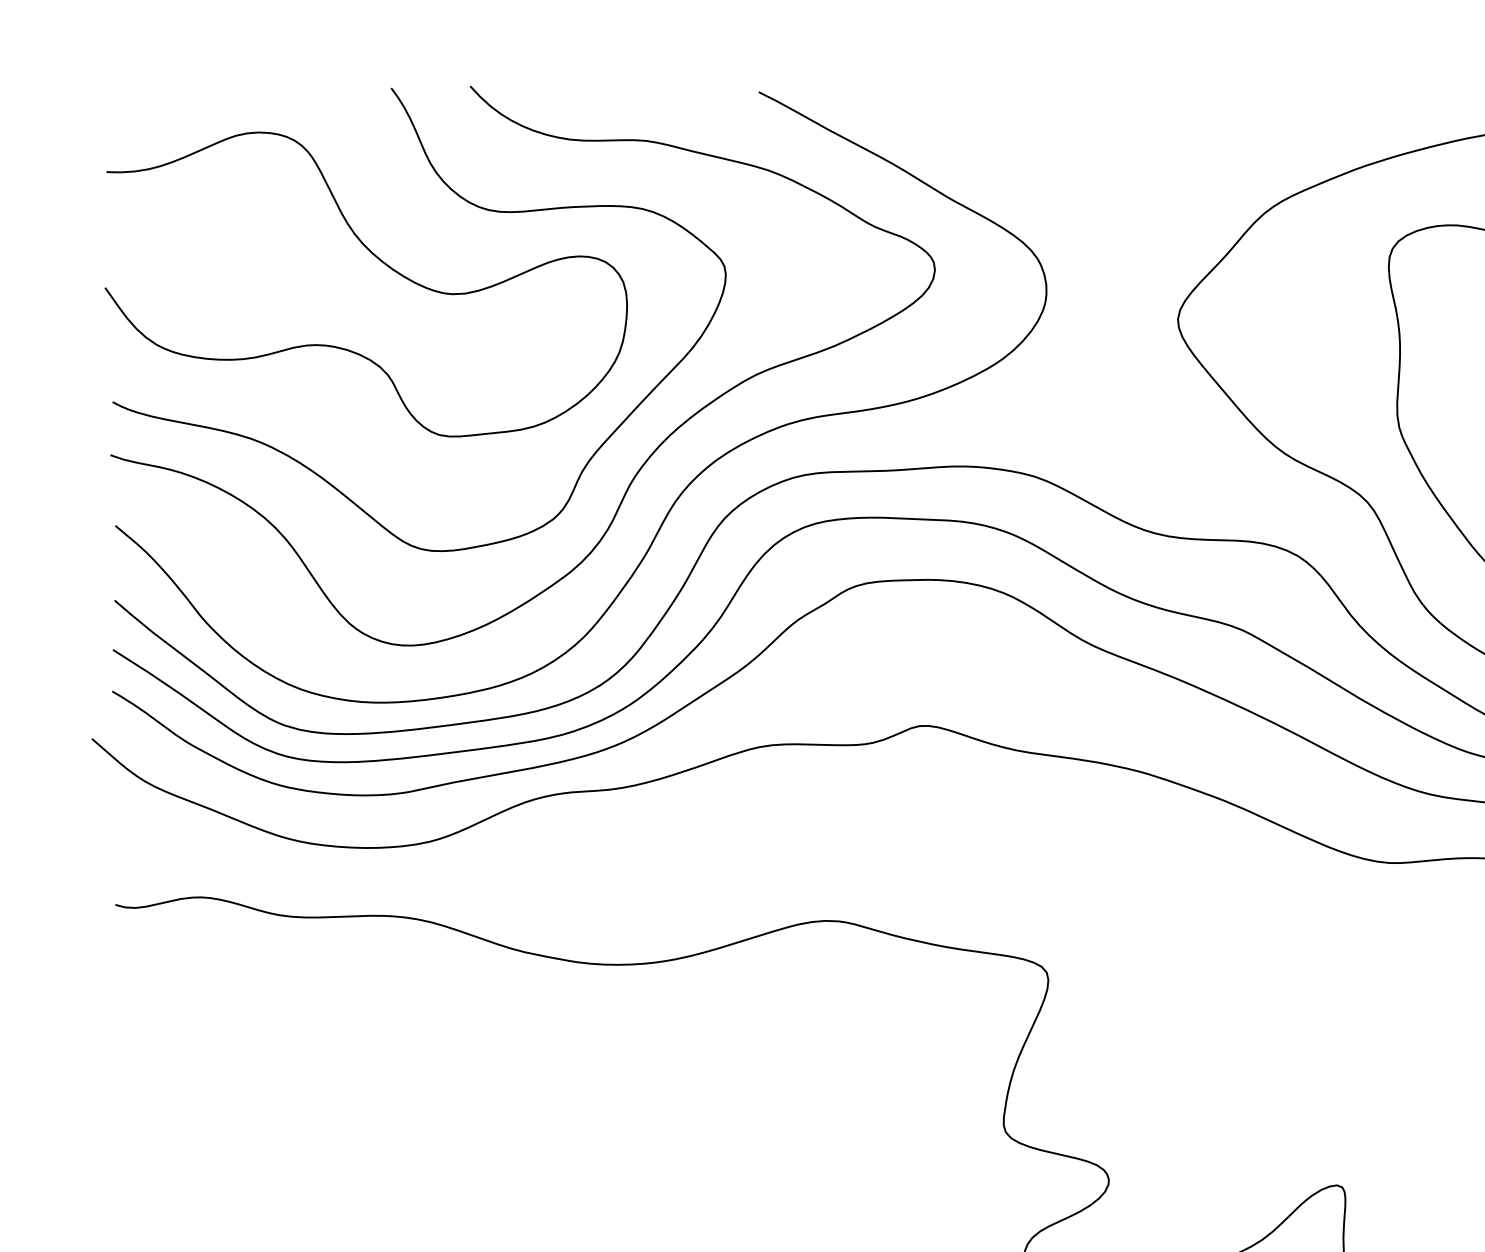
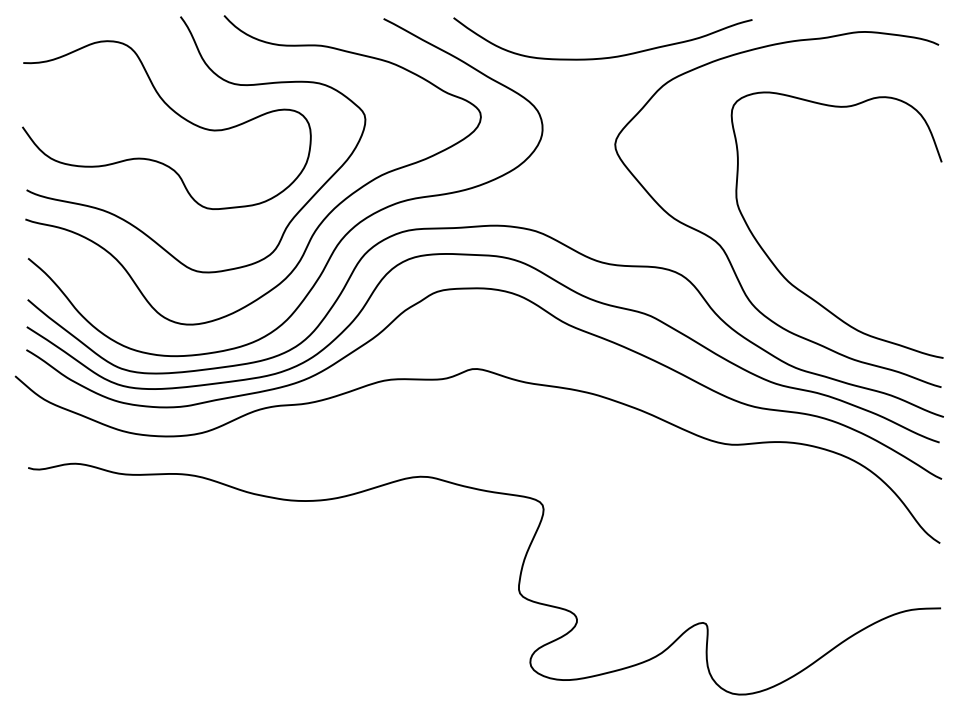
curve: (1154, 162) -> (602, 57), added

